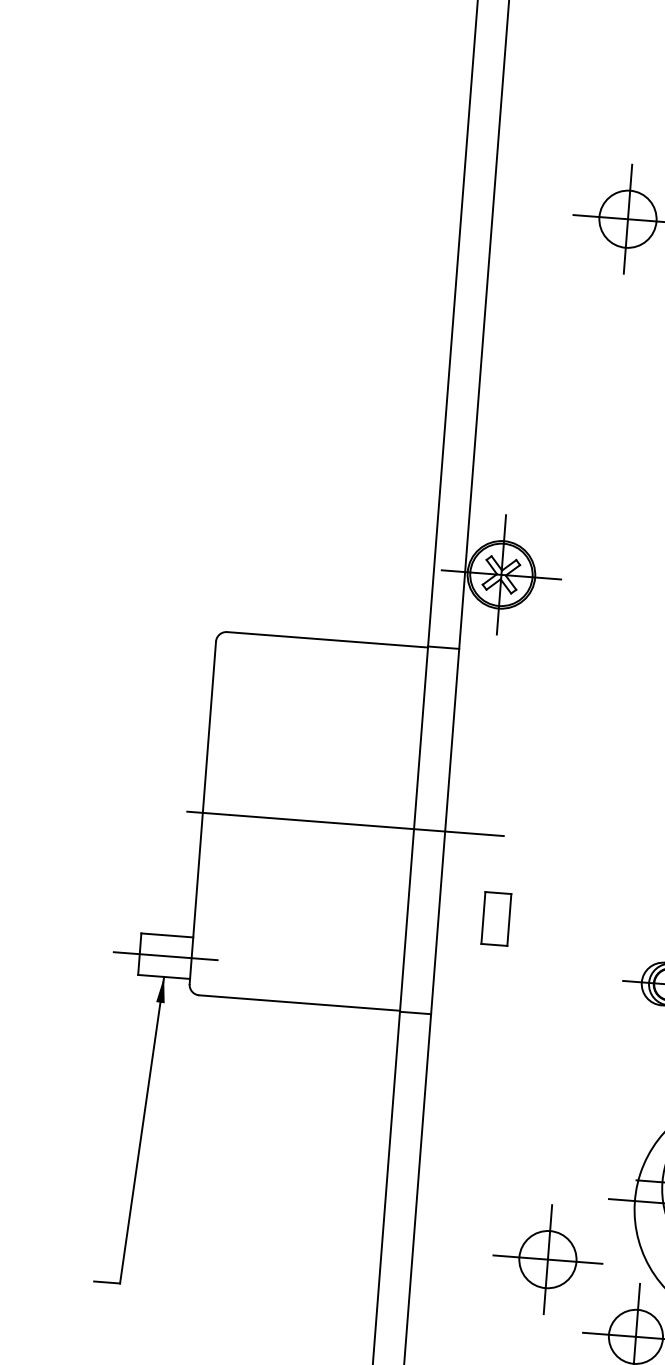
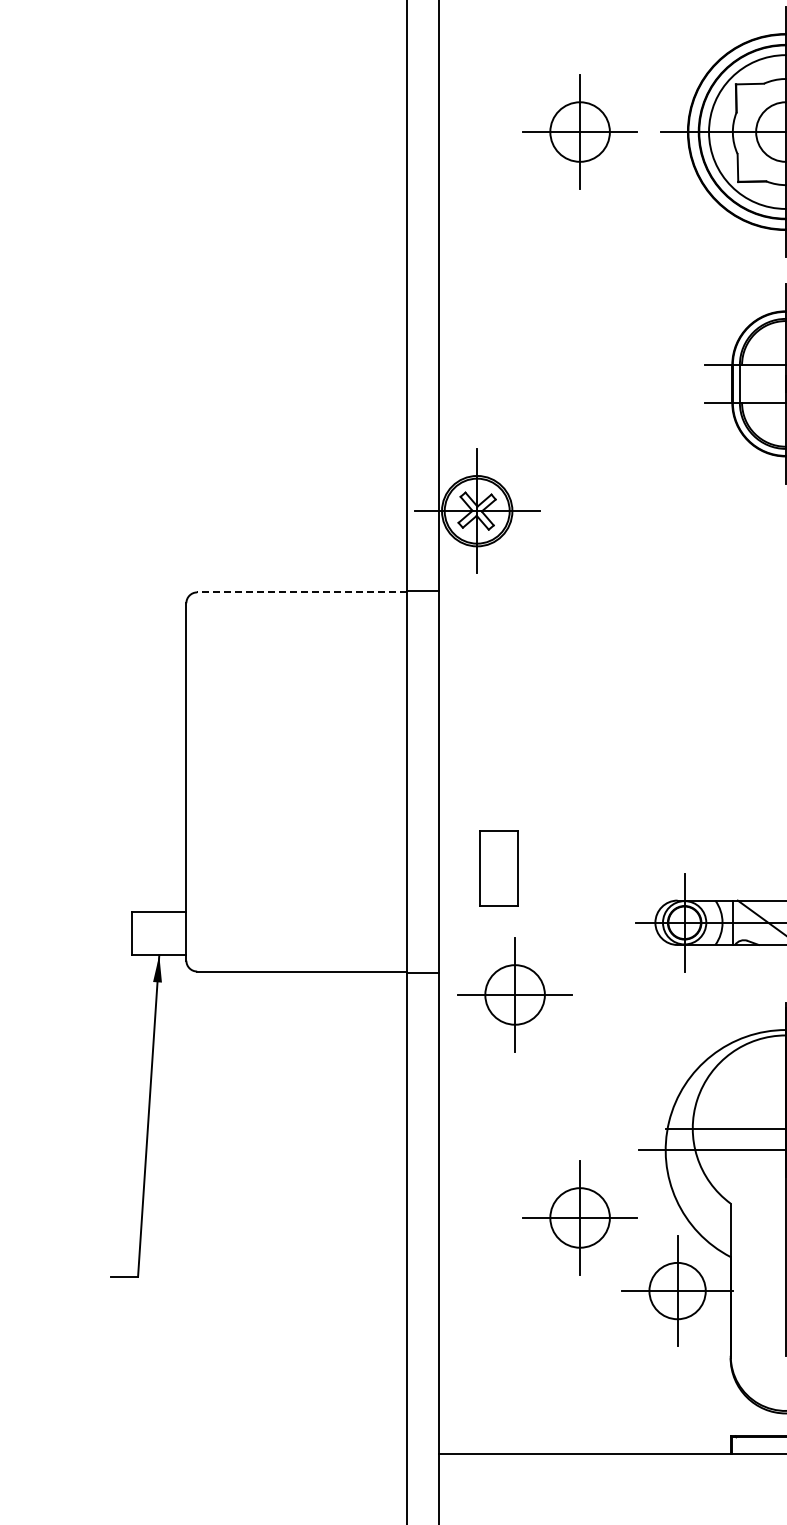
line: (328, 639) -> (302, 592), solid -> dashed
line: (345, 823) -> (335, 781), removed
part: (496, 918) -> (499, 868), size x1.4
line: (165, 956) -> (159, 933), removed
part: (501, 1040) -> (514, 994), added

